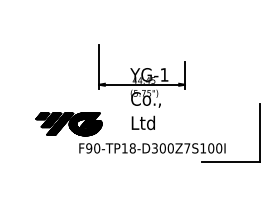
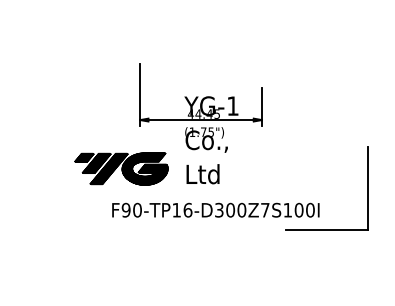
text: (135, 93) -> (192, 132), (5.75") -> (1.75")
part: (68, 123) -> (121, 168), moved
text: (132, 147) -> (187, 209), F90-TP18-D300Z7S100I -> F90-TP16-D300Z7S100I

